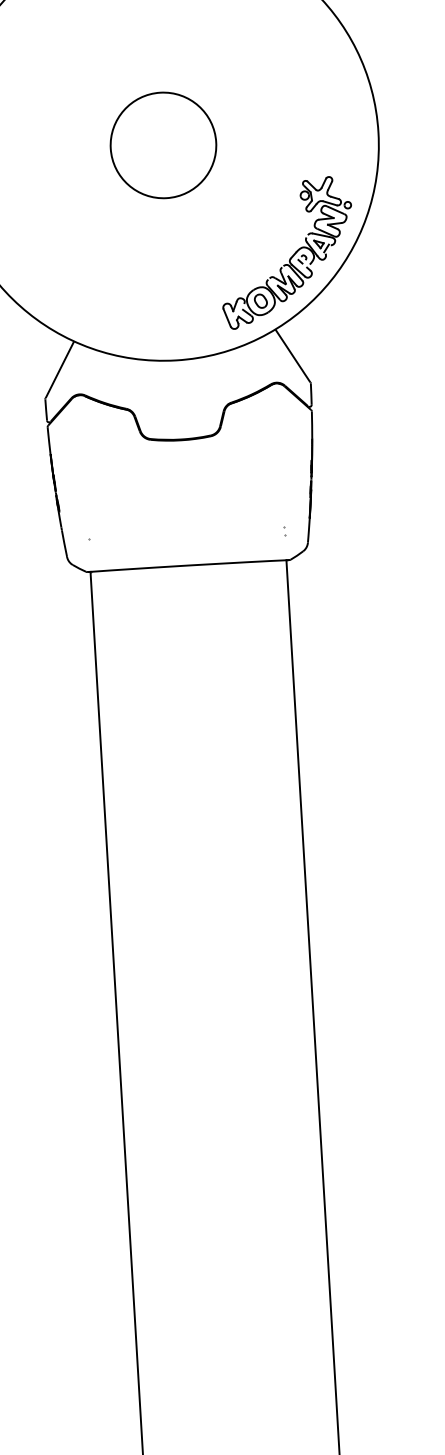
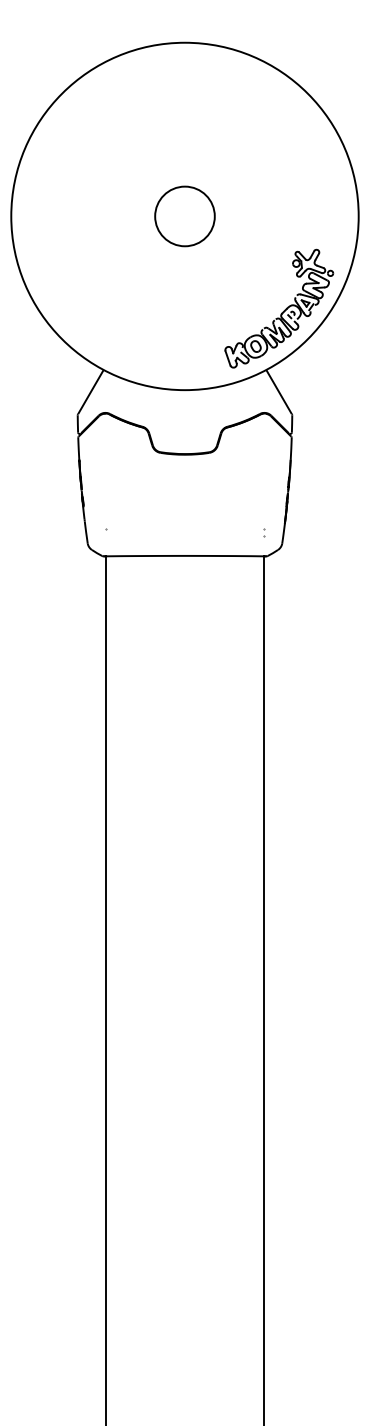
circle: (162, 145) -> (184, 216), size x0.7

